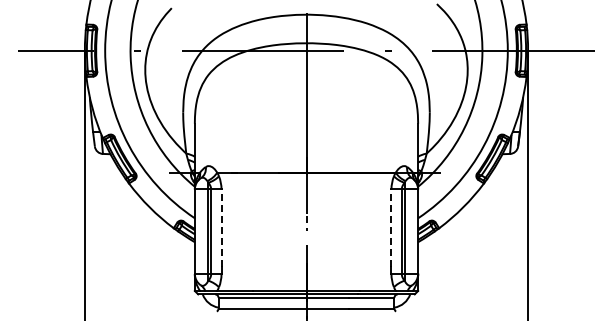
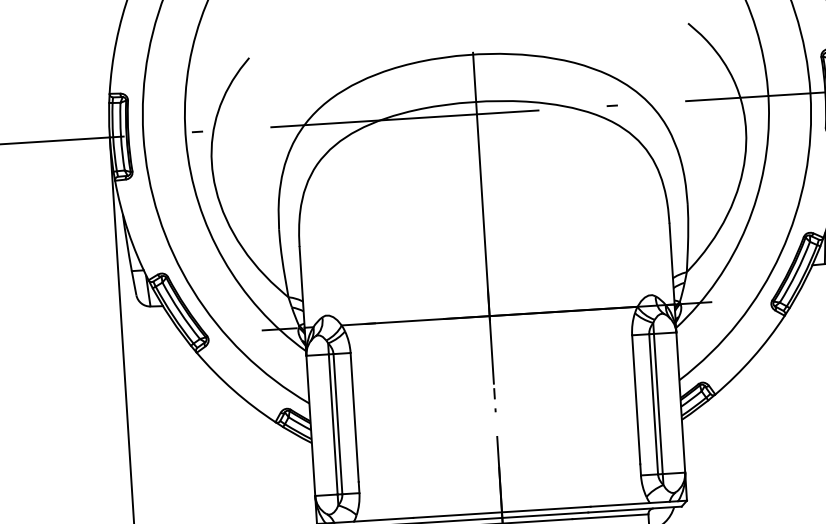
line: (221, 228) -> (354, 417), dashed -> solid
line: (391, 228) -> (636, 399), dashed -> solid

